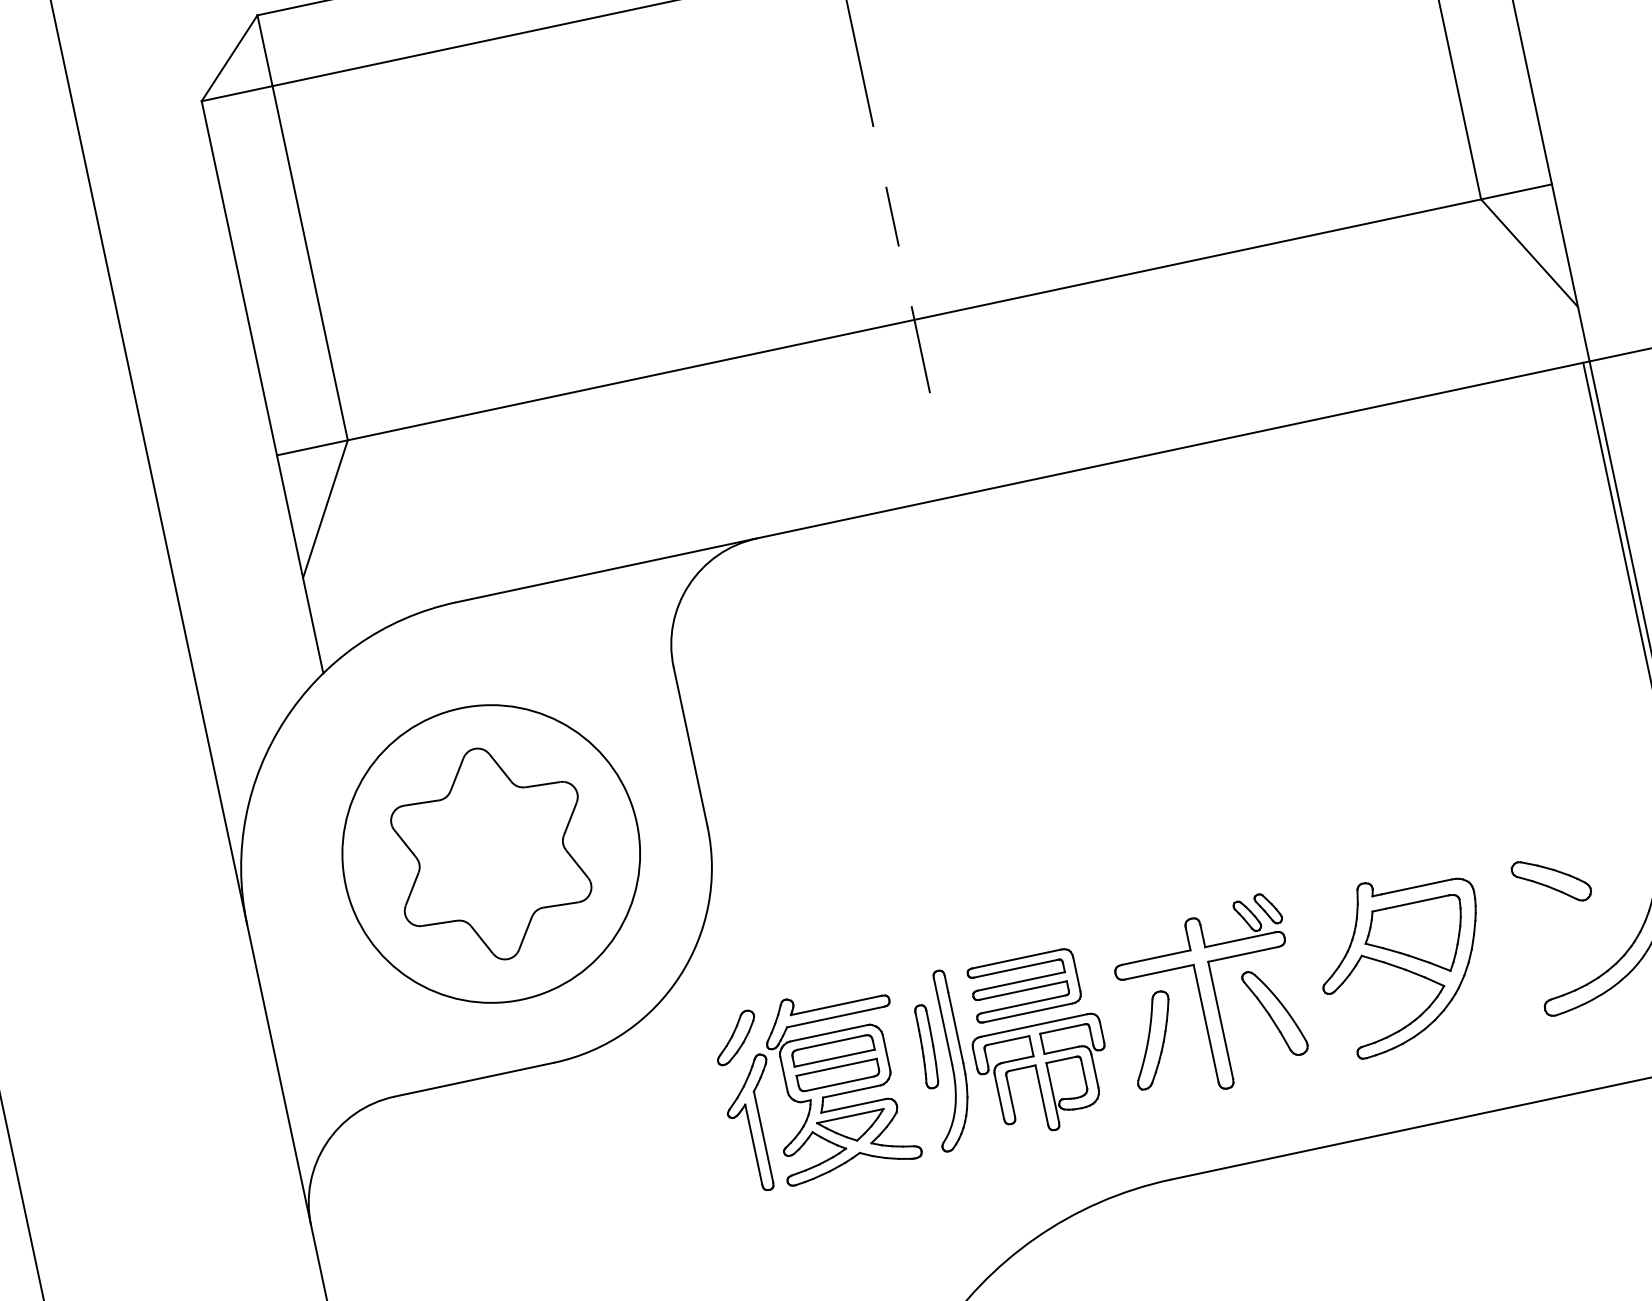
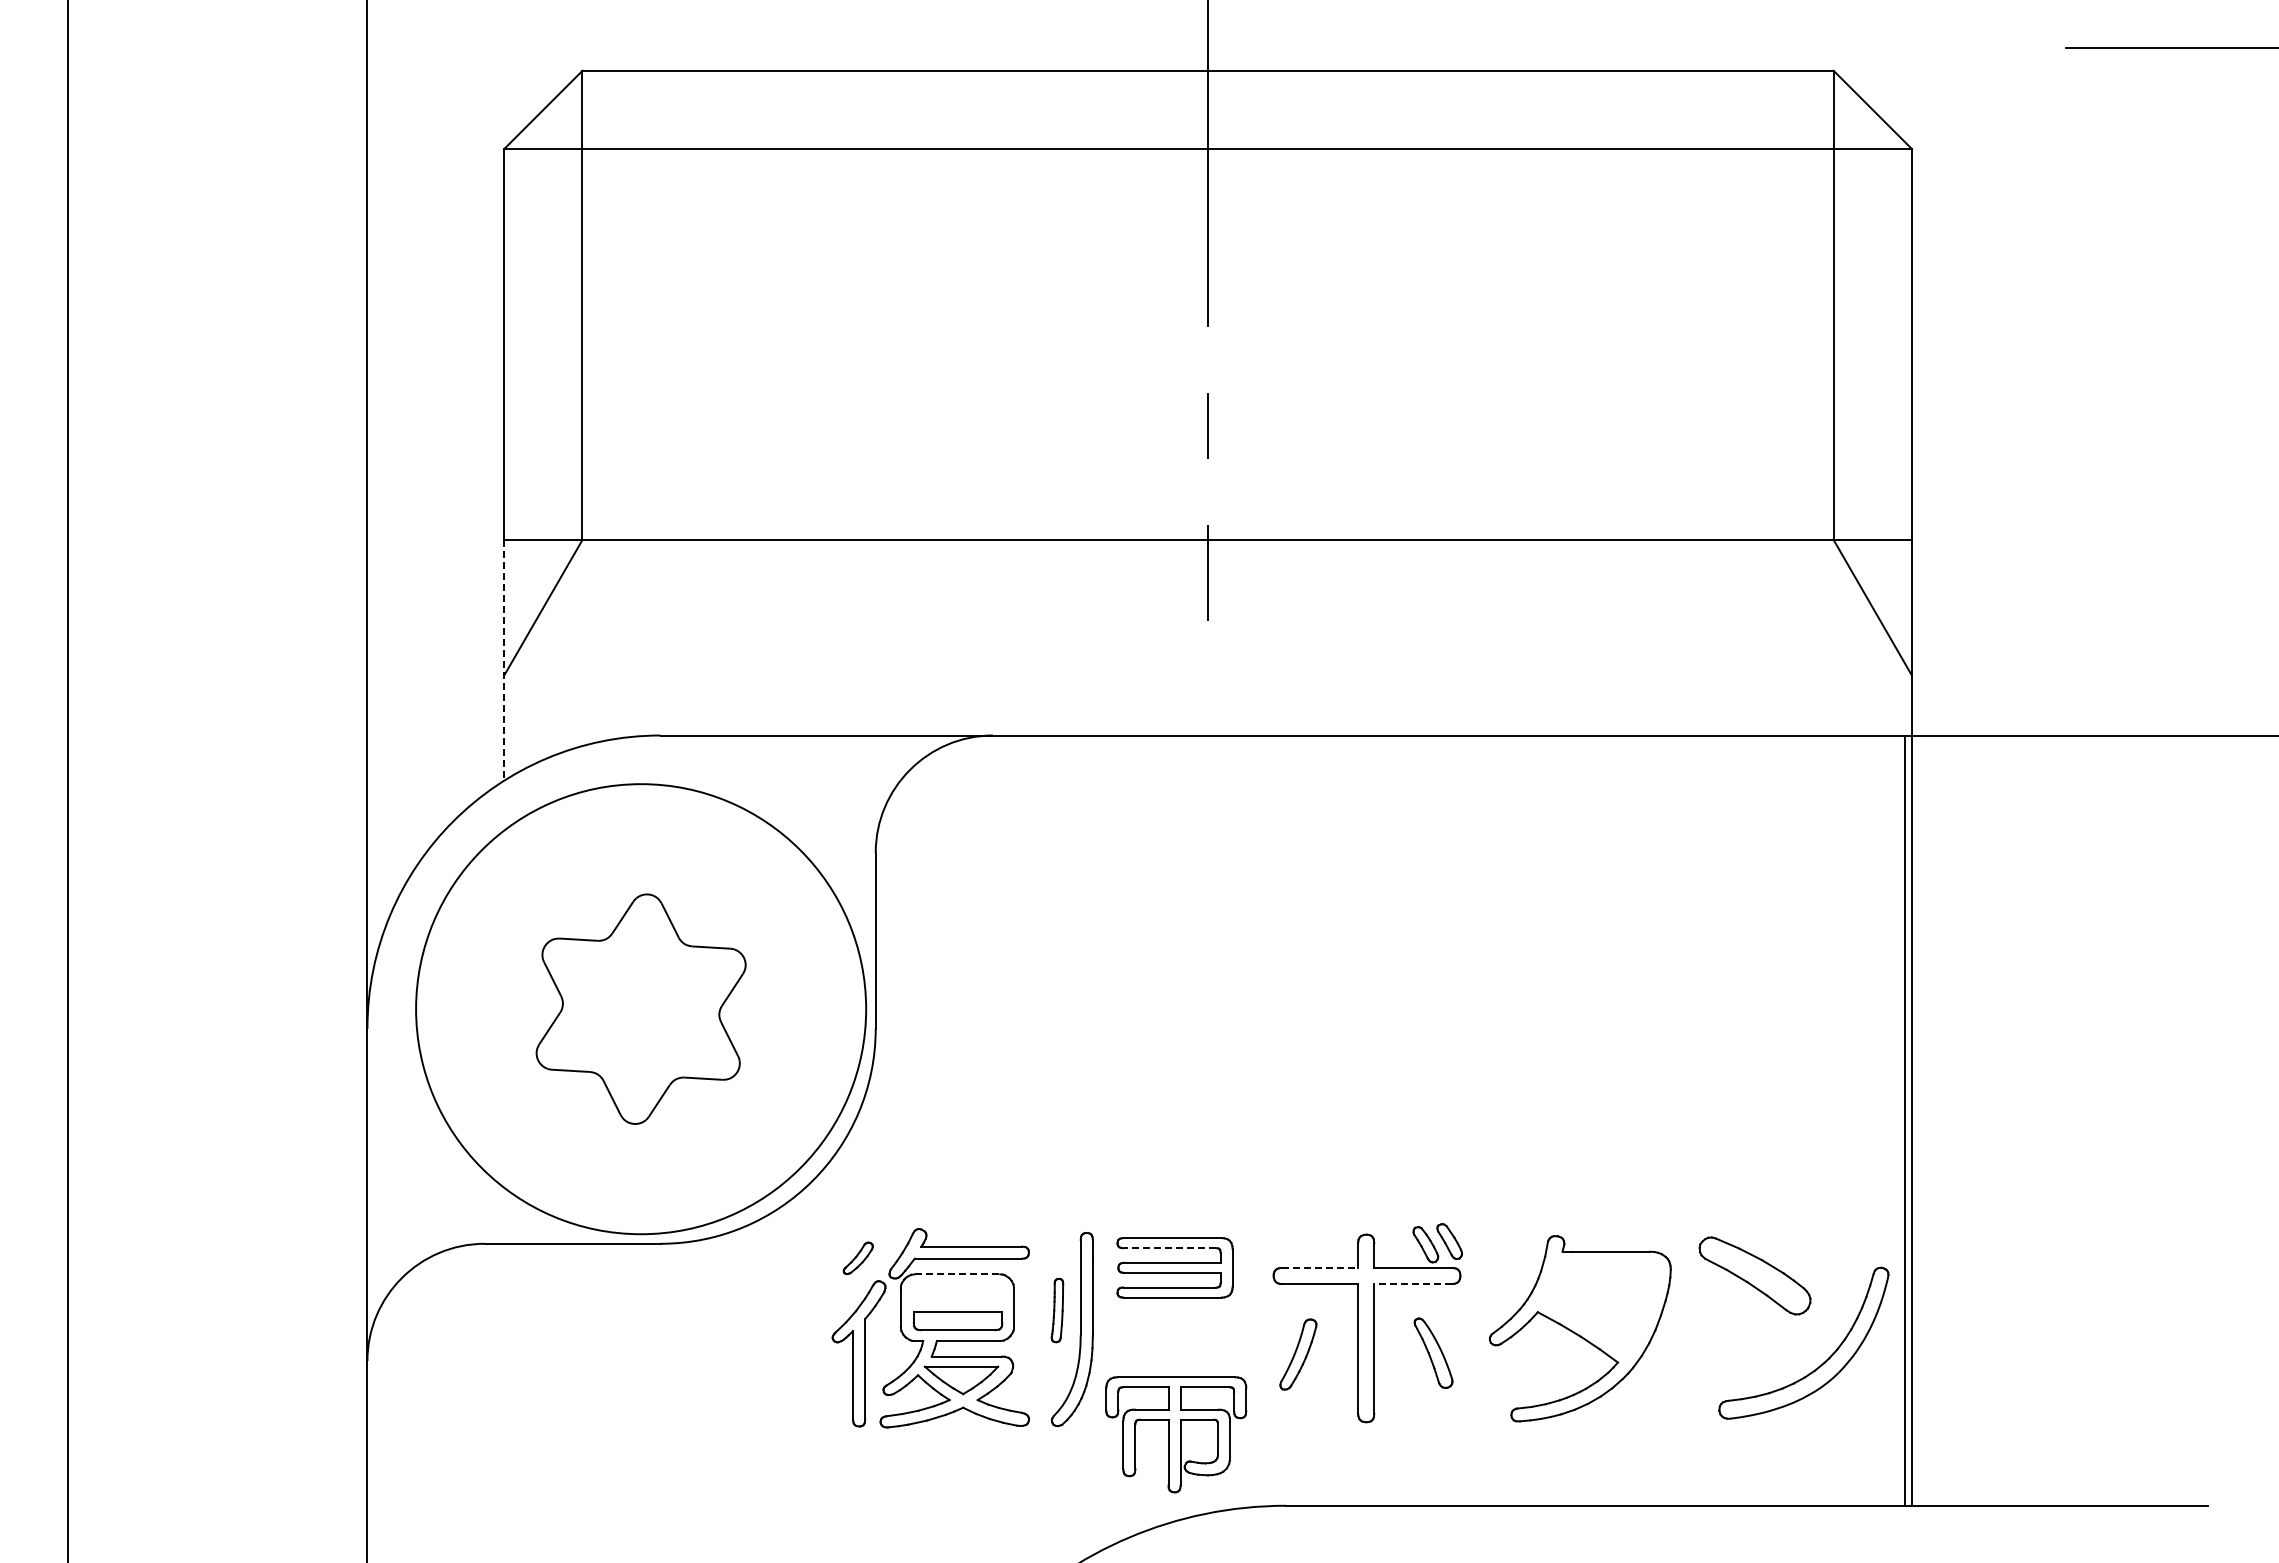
line: (300, 564) -> (504, 660), solid -> dashed
circle: (490, 853) -> (640, 1008), size x1.4
part: (1551, 880) -> (1754, 1275), size x1.4
part: (1415, 939) -> (1598, 1307), removed
line: (1243, 954) -> (1413, 1284), solid -> dashed
line: (1156, 957) -> (1320, 1267), solid -> dashed
line: (1015, 969) -> (1169, 1248), solid -> dashed
part: (1275, 1012) -> (1433, 1352), size x0.7
line: (828, 1033) -> (957, 1274), solid -> dashed
part: (736, 1037) -> (858, 1258), size x0.6
part: (1153, 1040) -> (1298, 1354), size x0.7
part: (926, 1046) -> (1057, 1310), size x0.7
part: (832, 1049) -> (957, 1292), removed
part: (1045, 1077) -> (1176, 1434), moved

